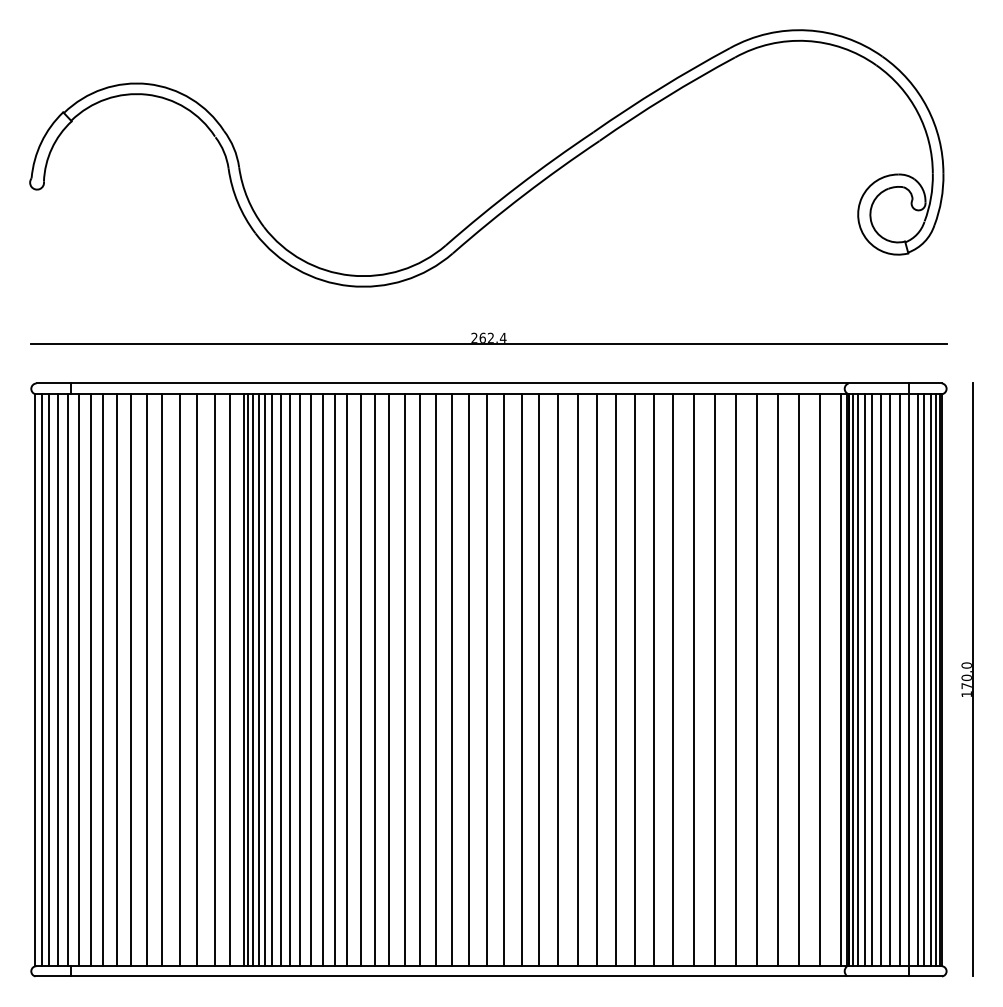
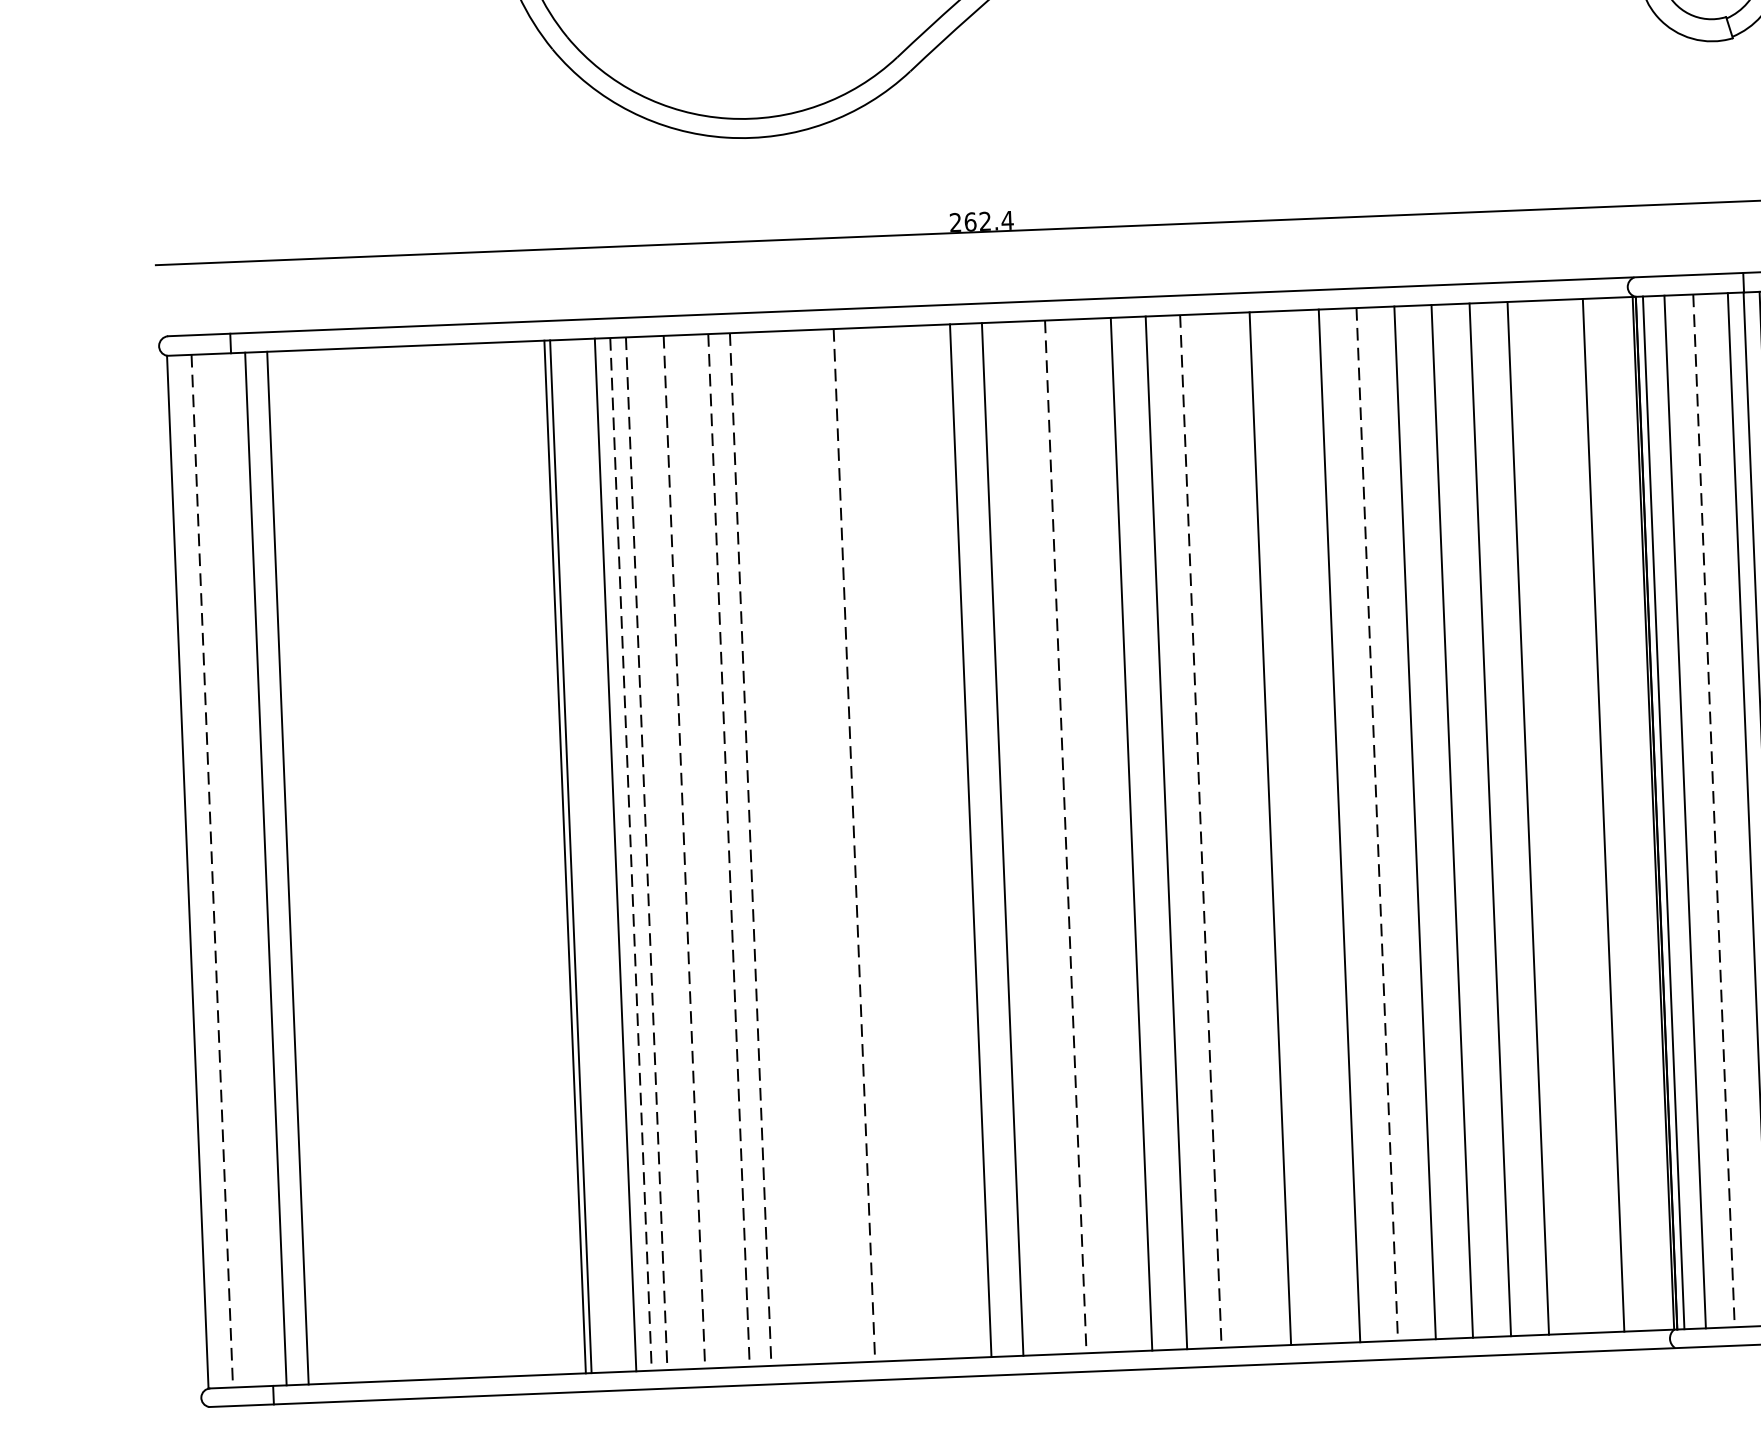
line: (42, 680) -> (200, 872), removed
line: (49, 680) -> (213, 871), solid -> dashed
line: (57, 680) -> (227, 871), removed
line: (68, 680) -> (247, 870), removed
line: (103, 680) -> (310, 867), removed
line: (117, 680) -> (335, 866), removed
line: (131, 680) -> (361, 865), removed
line: (146, 680) -> (388, 864), removed
line: (162, 680) -> (417, 863), removed
line: (179, 680) -> (447, 862), removed
line: (197, 680) -> (480, 860), removed
line: (214, 680) -> (511, 859), removed
line: (230, 680) -> (539, 858), removed
line: (253, 680) -> (581, 856), removed
line: (258, 680) -> (590, 856), removed
line: (265, 680) -> (603, 855), removed
line: (280, 680) -> (630, 854), solid -> dashed
line: (289, 680) -> (646, 854), solid -> dashed
line: (300, 680) -> (666, 853), removed
line: (310, 680) -> (684, 852), solid -> dashed
line: (322, 680) -> (706, 851), removed
line: (335, 680) -> (729, 850), solid -> dashed
line: (347, 680) -> (751, 850), solid -> dashed
line: (361, 680) -> (776, 849), removed
line: (375, 680) -> (801, 848), removed
line: (389, 680) -> (827, 847), removed
line: (404, 680) -> (854, 845), solid -> dashed
line: (420, 680) -> (882, 844), removed
line: (436, 680) -> (911, 843), removed
line: (451, 680) -> (938, 842), removed
line: (504, 680) -> (1034, 838), removed
line: (521, 680) -> (1065, 837), solid -> dashed
line: (539, 680) -> (1097, 836), removed
line: (596, 680) -> (1200, 831), solid -> dashed
line: (615, 680) -> (1235, 830), removed
line: (654, 680) -> (1305, 827), removed
line: (694, 680) -> (1377, 824), solid -> dashed
line: (798, 680) -> (1565, 817), removed
line: (840, 680) -> (1641, 814), removed
line: (858, 680) -> (1673, 812), removed
line: (871, 680) -> (1697, 812), removed
line: (880, 680) -> (1713, 811), solid -> dashed
line: (889, 680) -> (1729, 810), removed

